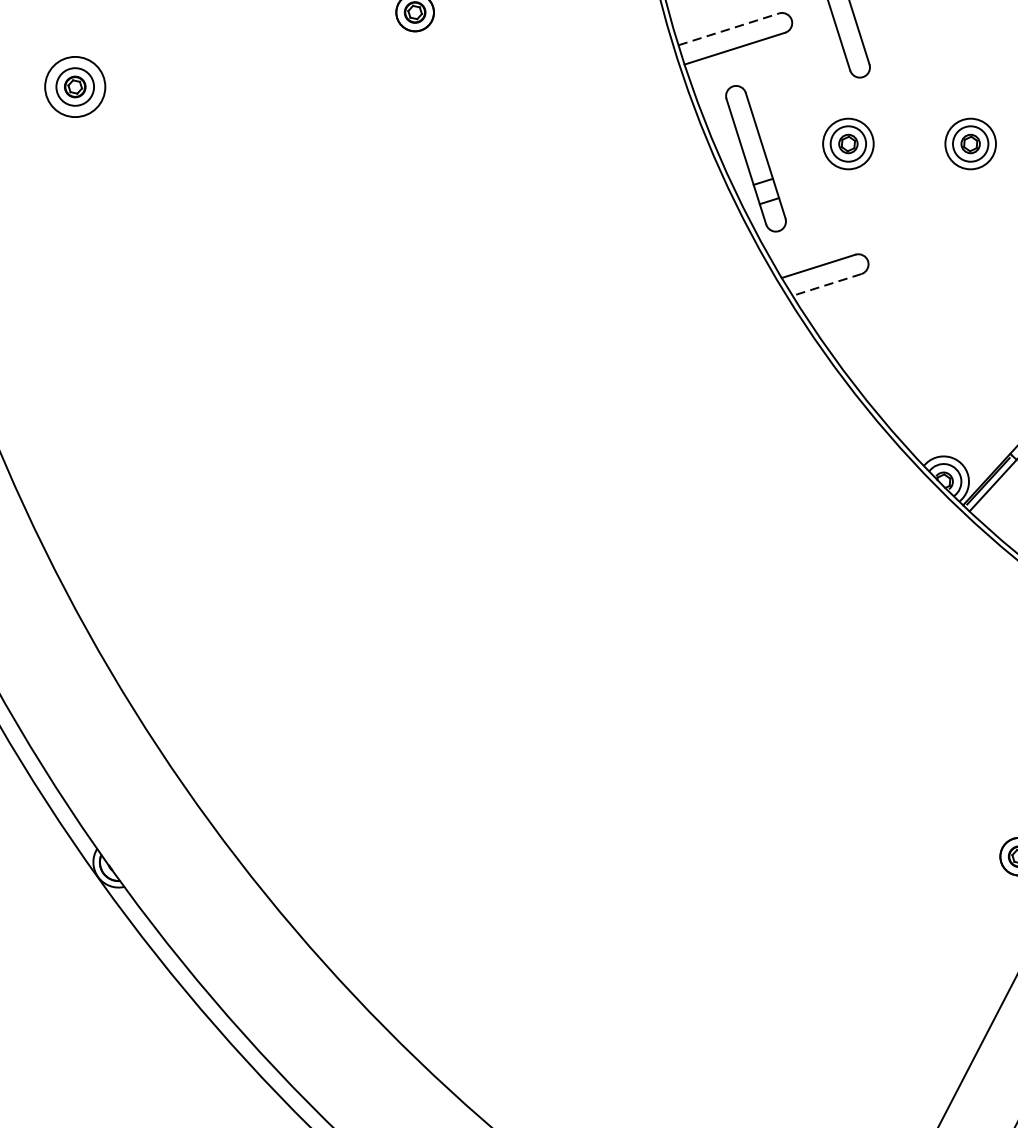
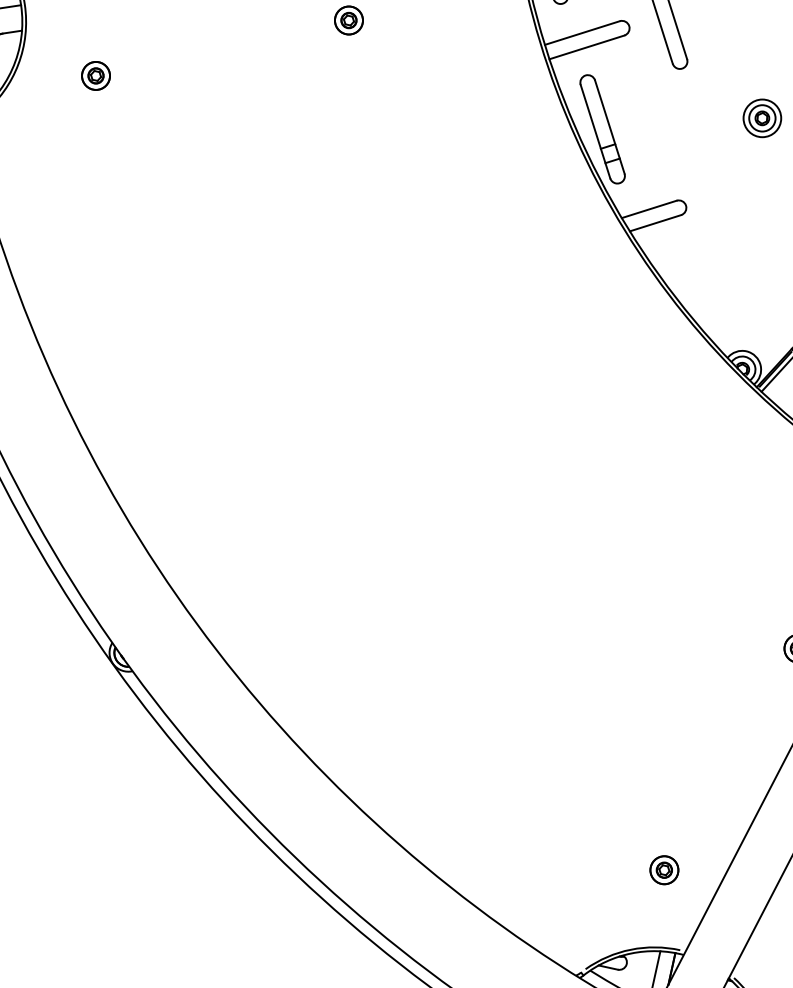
line: (728, 28) -> (582, 32), dashed -> solid
circle: (75, 86) -> (96, 75), size x0.62
part: (848, 144) -> (671, 118), removed
line: (827, 285) -> (655, 223), dashed -> solid

